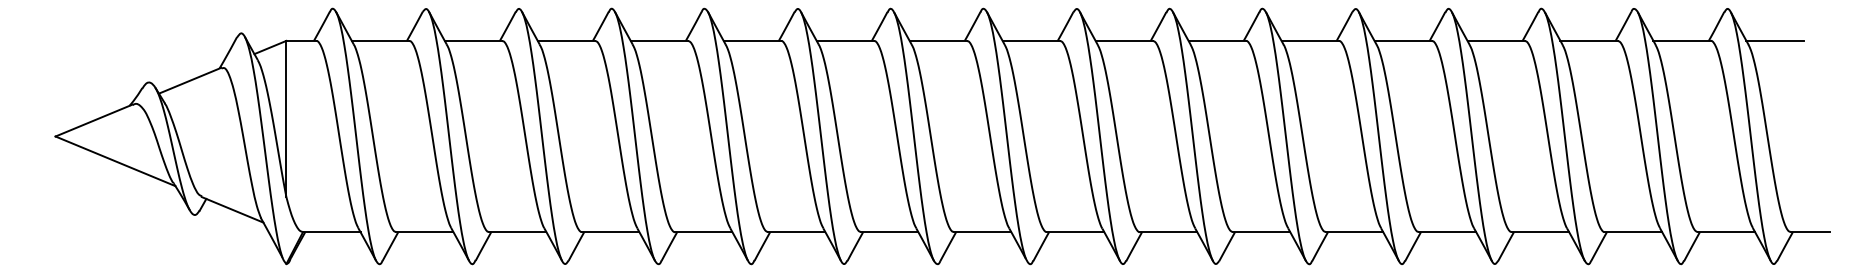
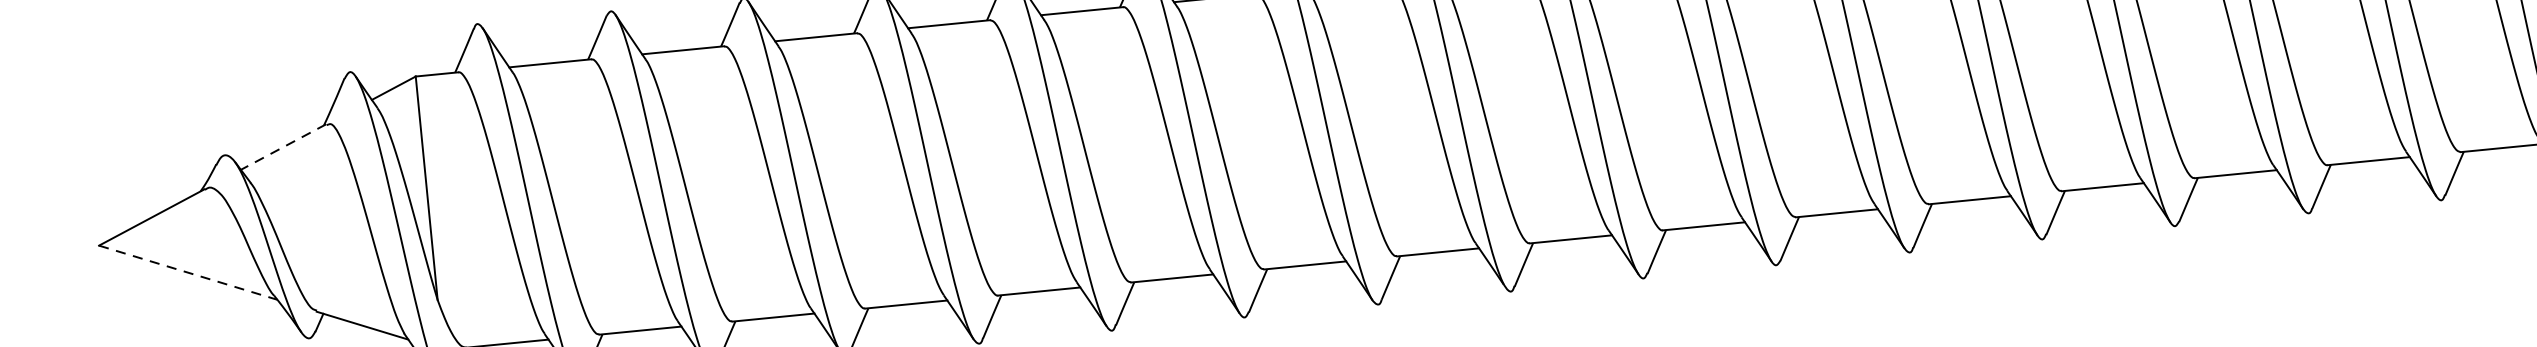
line: (190, 80) -> (284, 146), solid -> dashed
line: (115, 161) -> (188, 272), solid -> dashed

